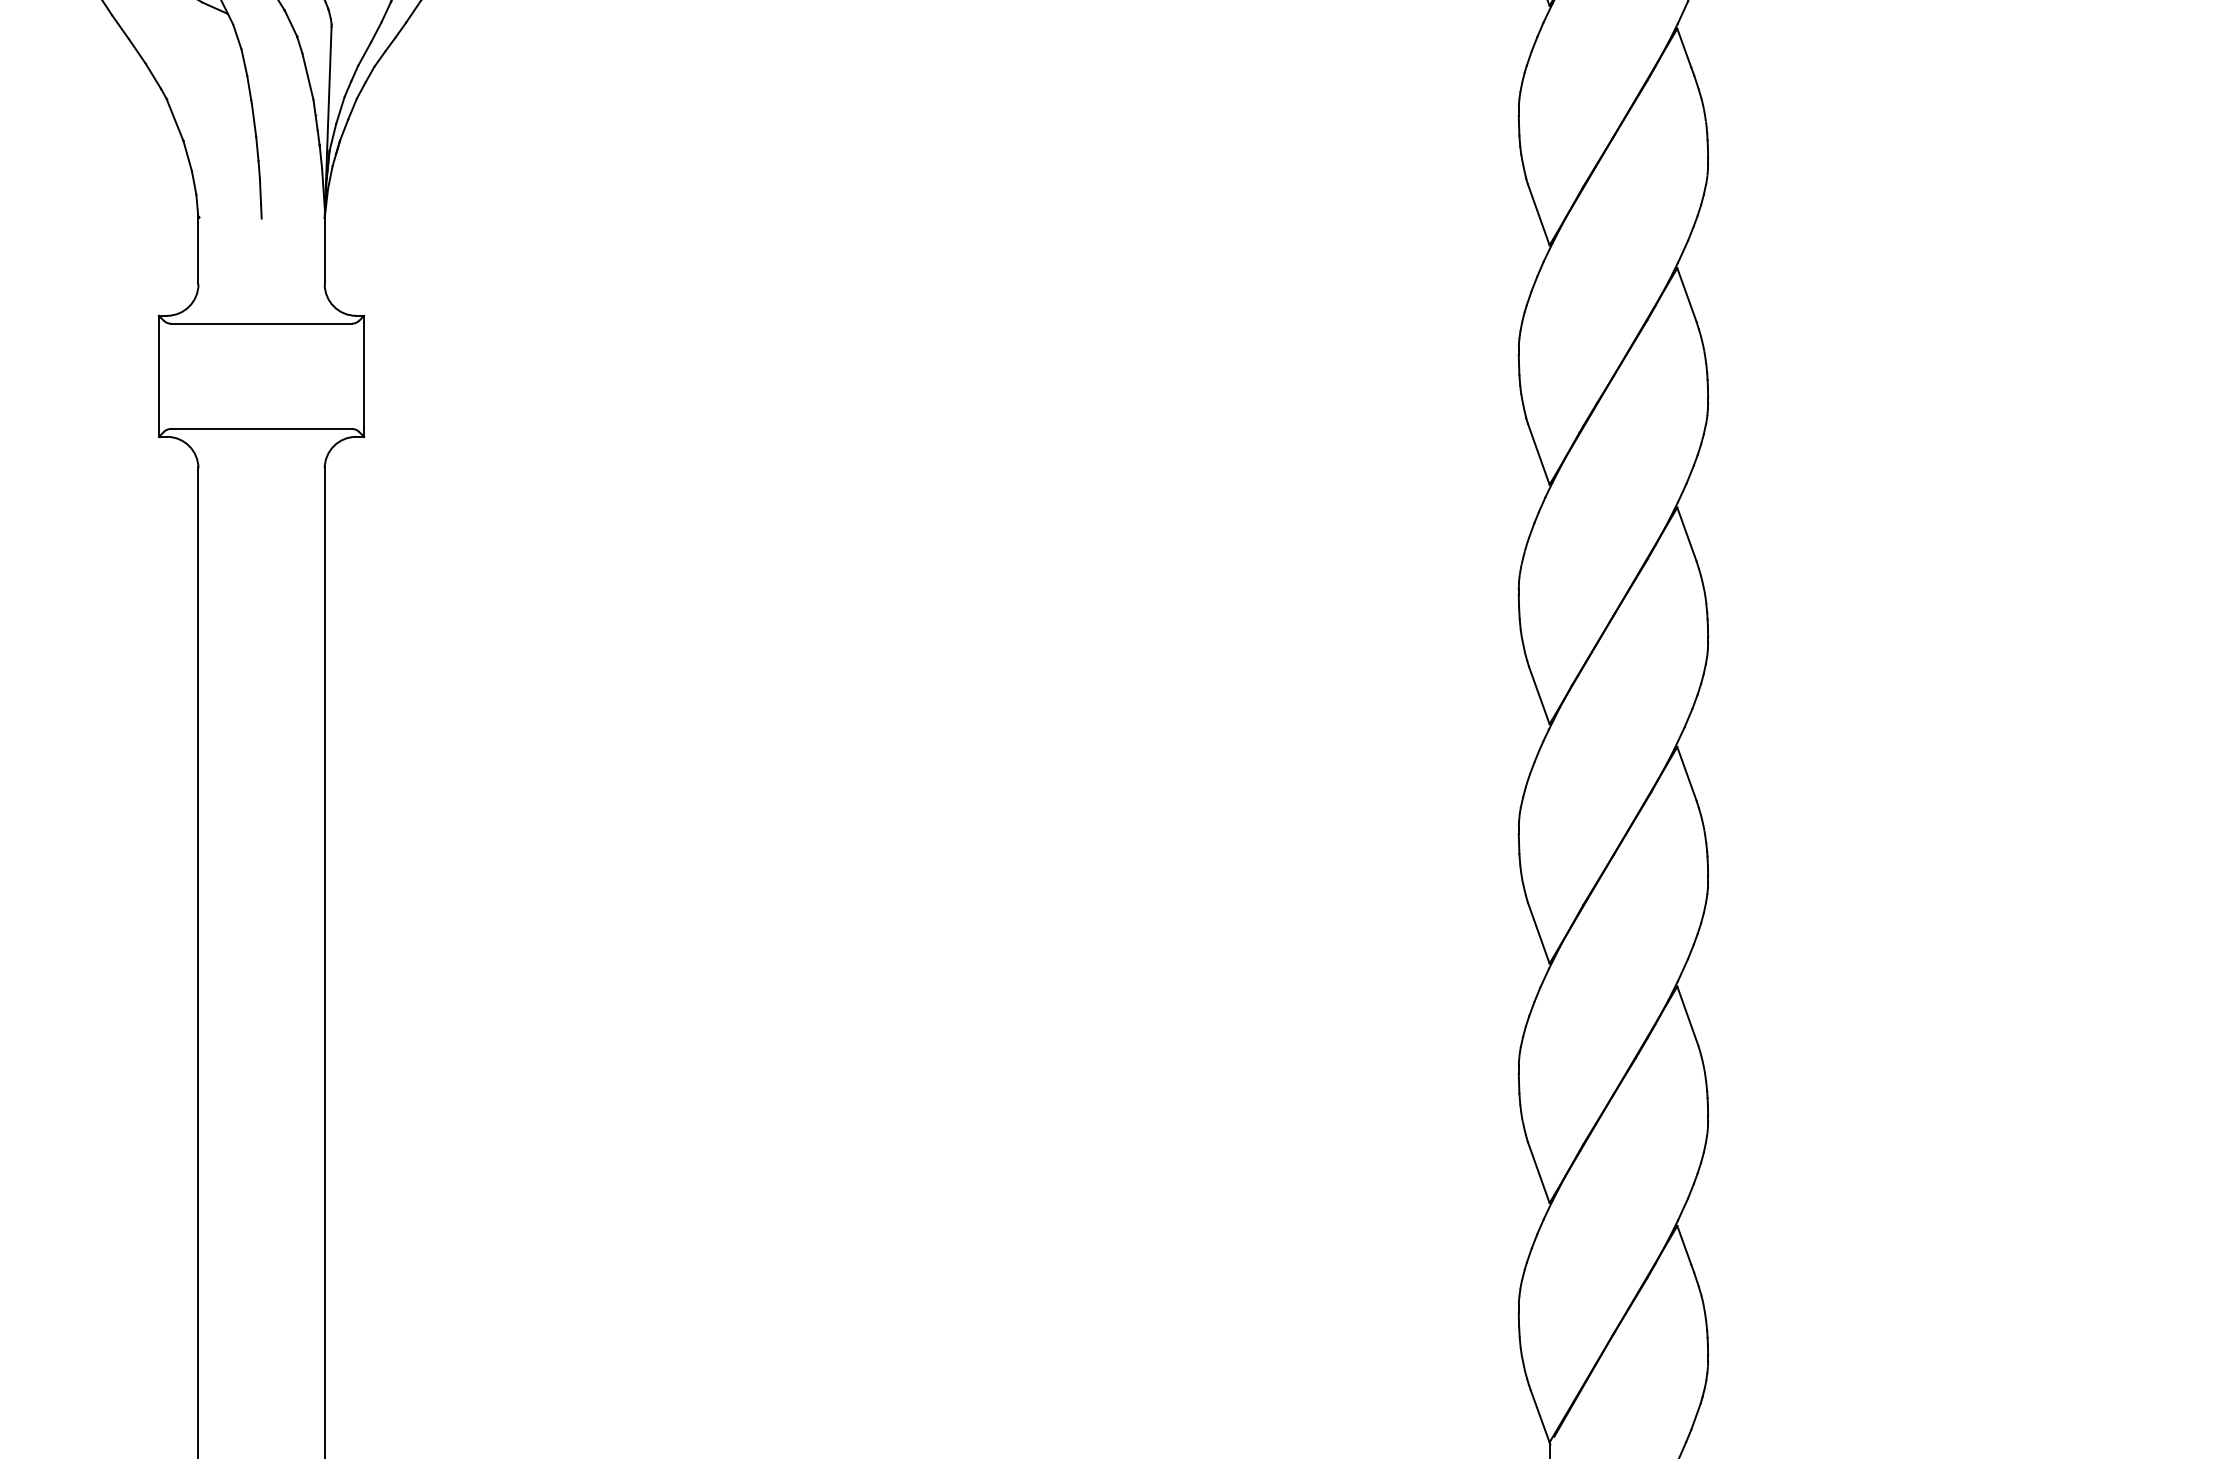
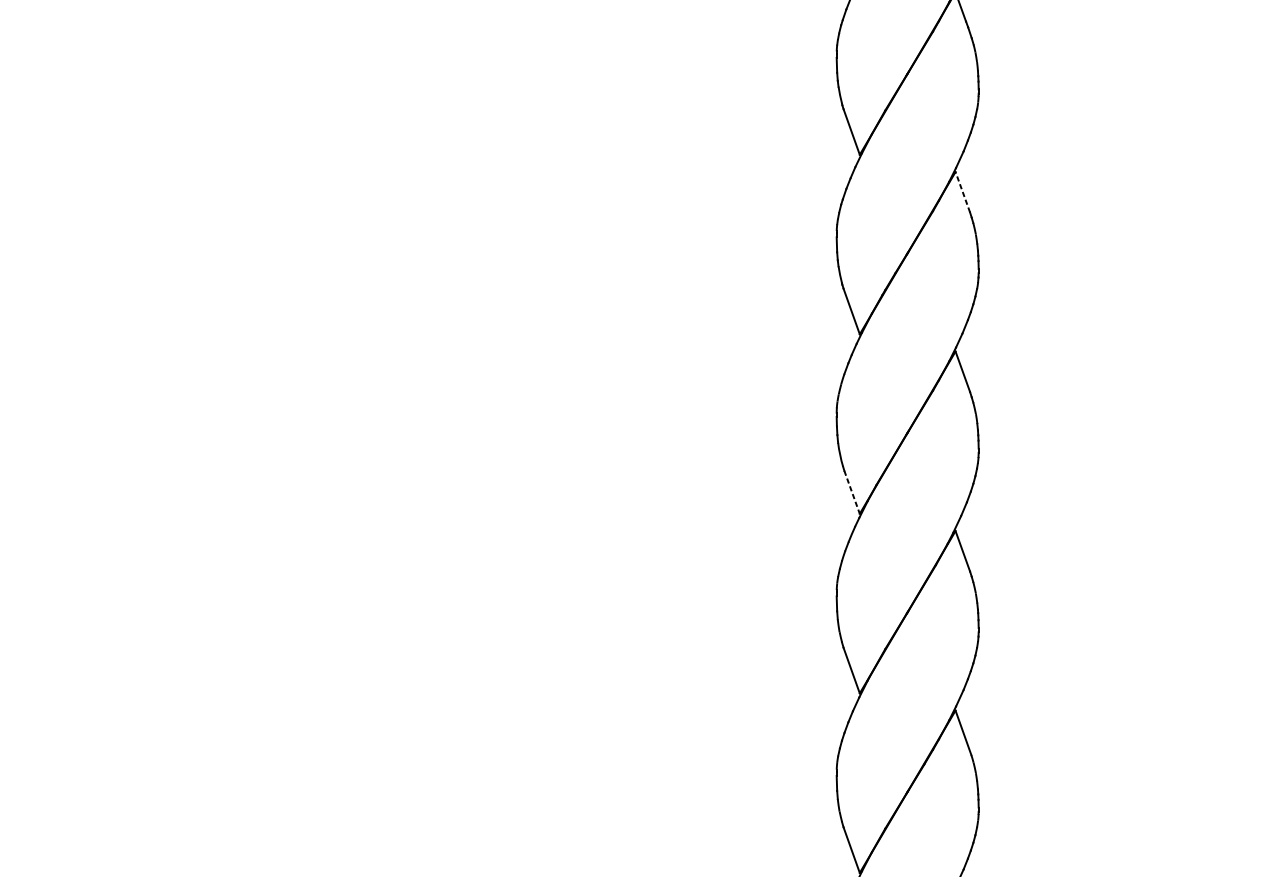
line: (1686, 295) -> (962, 192), solid -> dashed
line: (1539, 695) -> (852, 492), solid -> dashed

